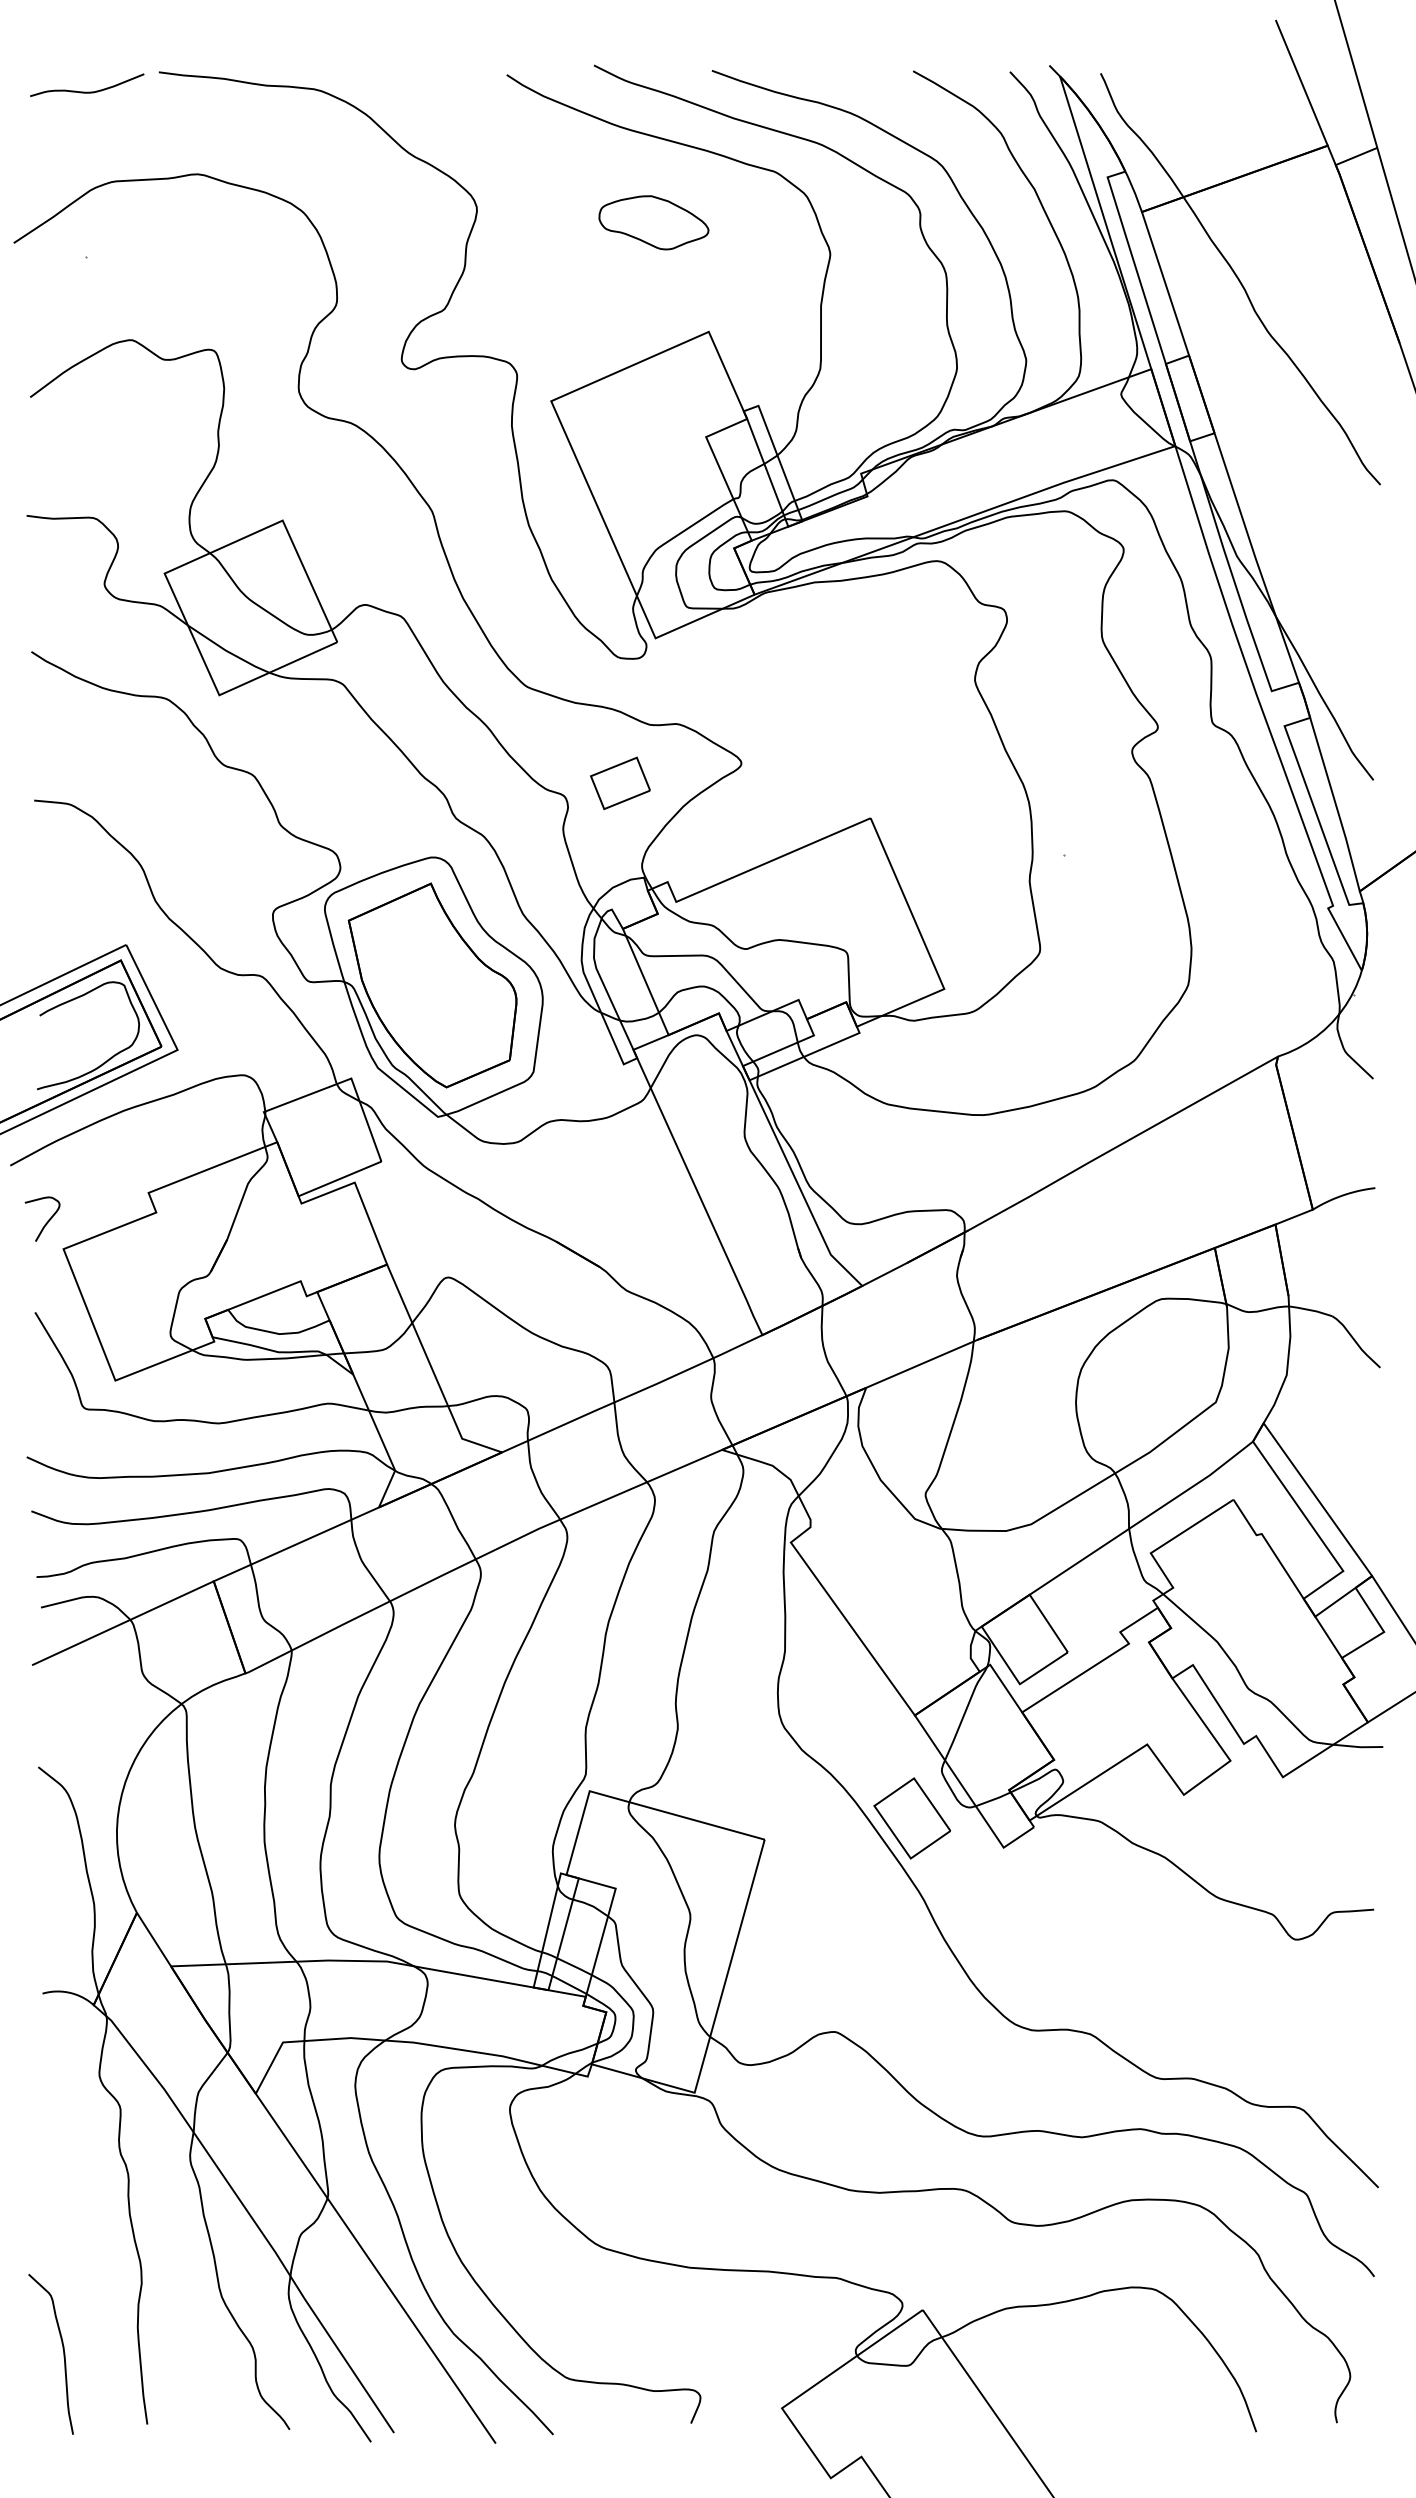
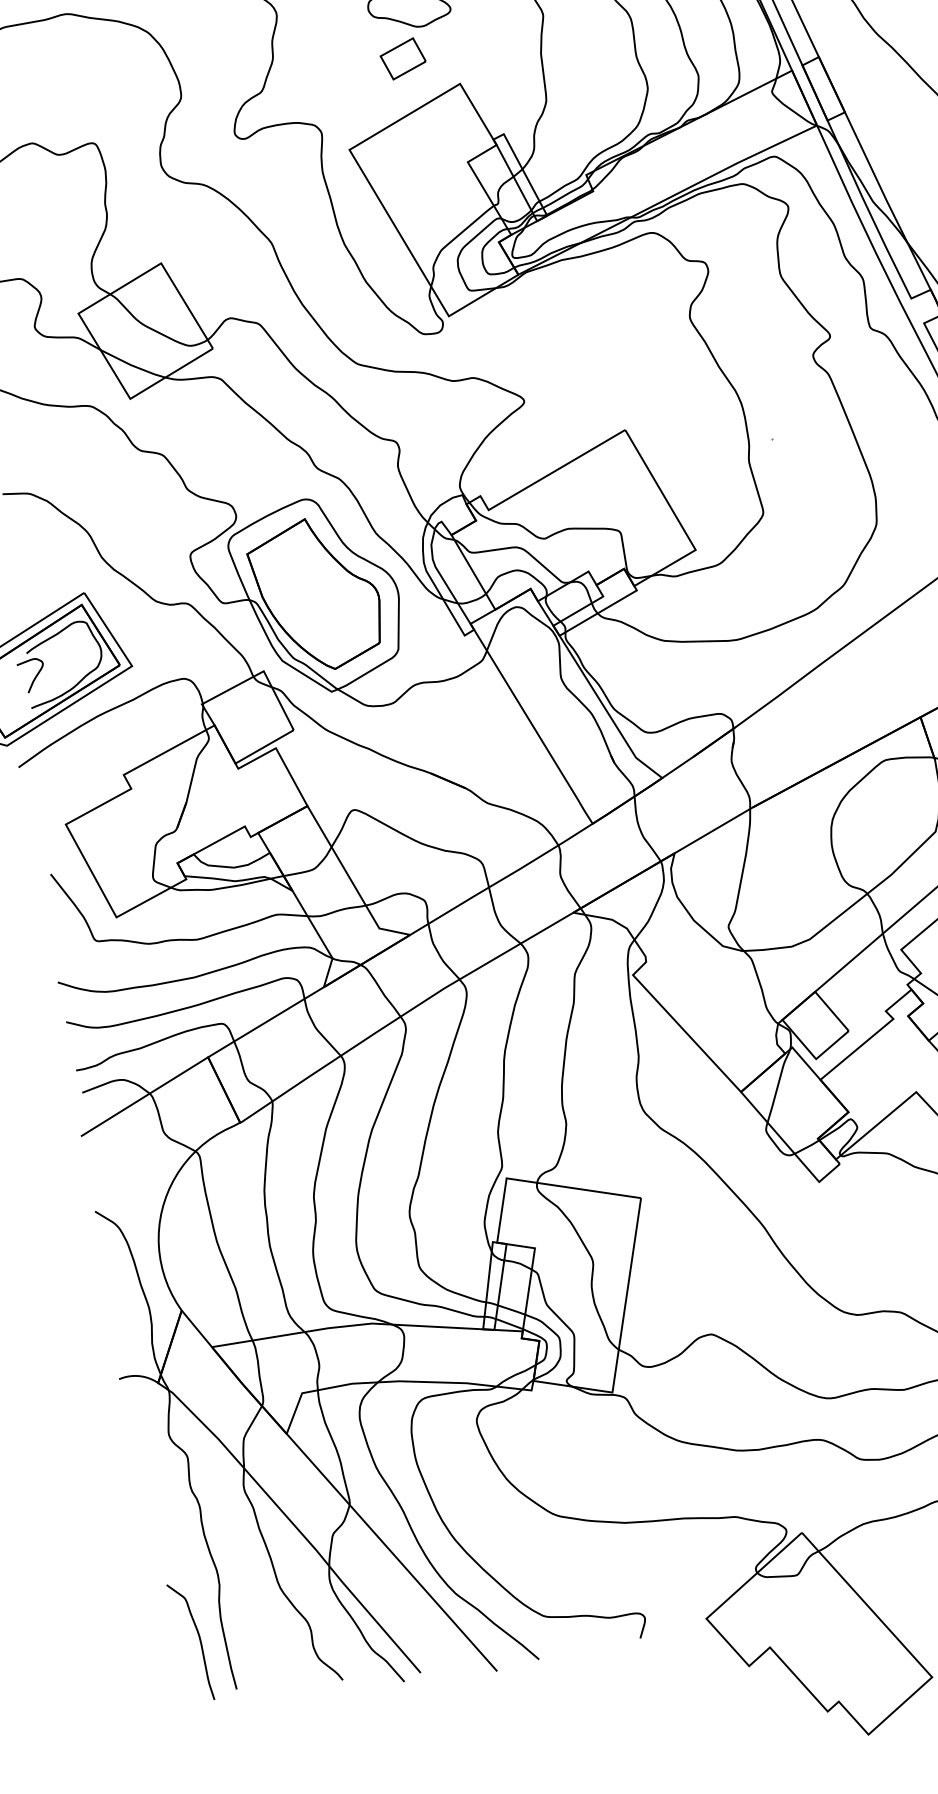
part: (620, 782) -> (403, 58), moved
curve: (47, 1220) -> (35, 676), moved
part: (912, 1818) -> (748, 1168), removed
curve: (62, 2349) -> (198, 1637), moved

